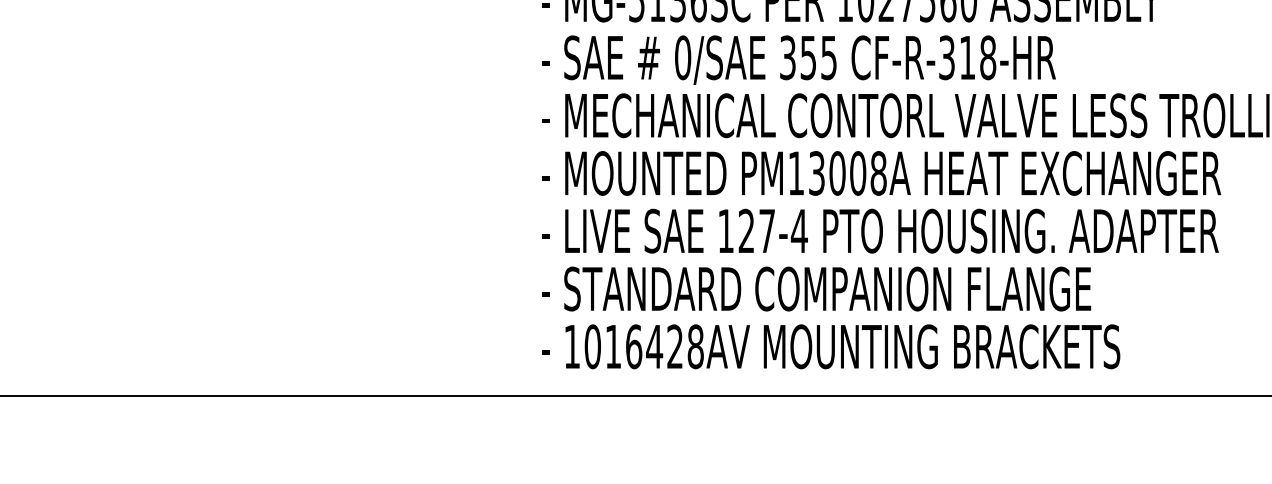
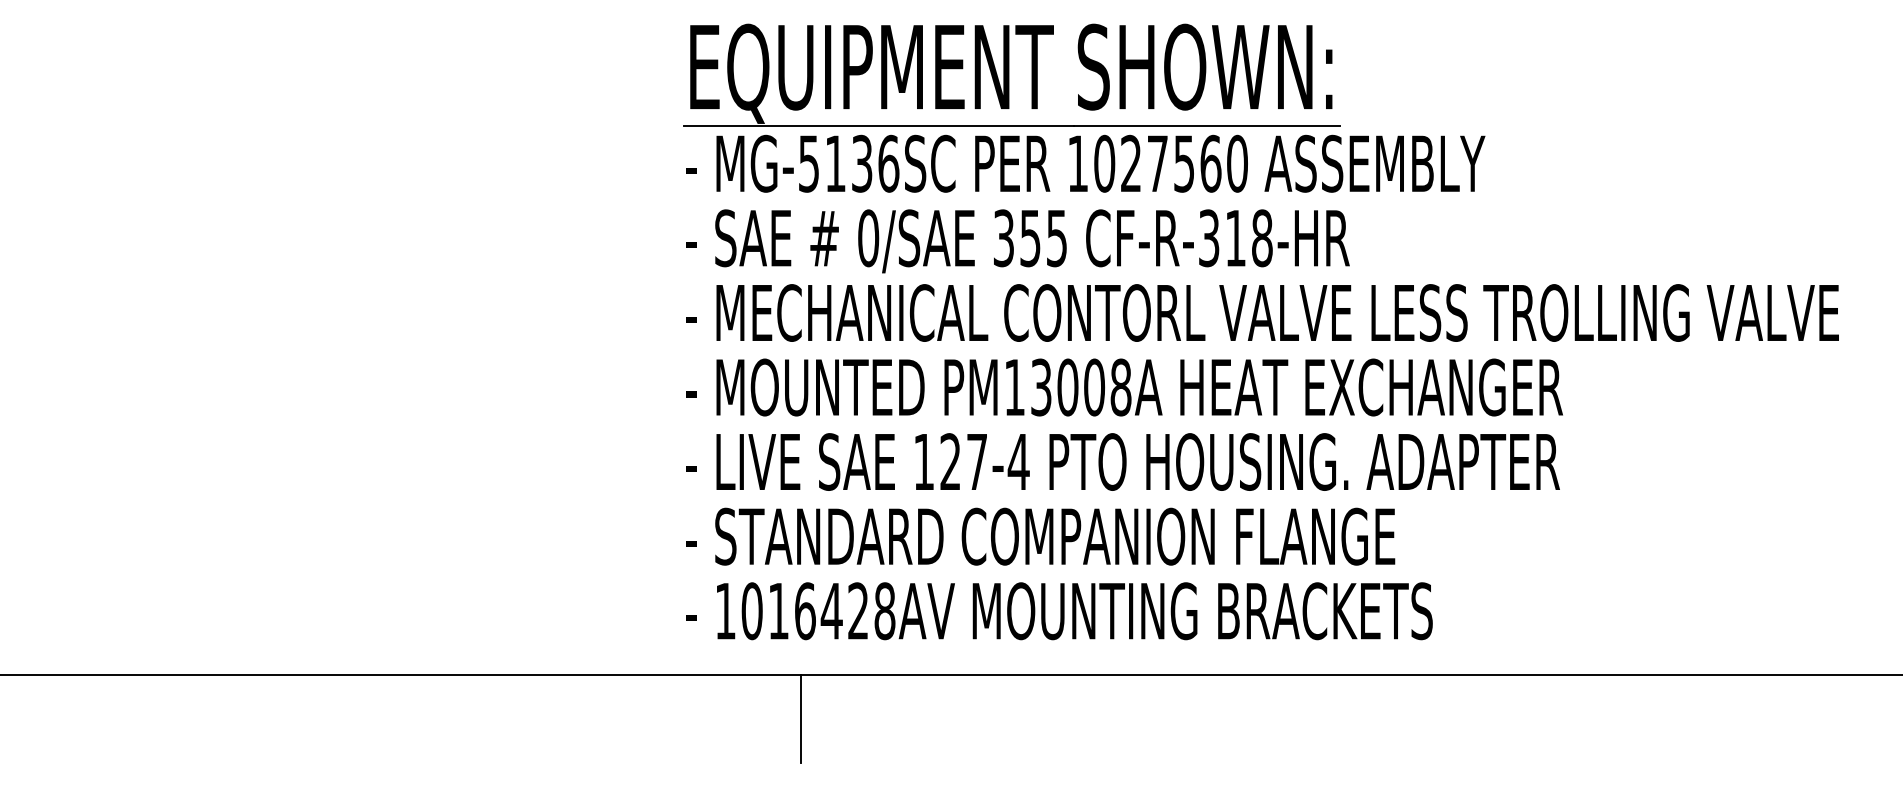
line: (631, 430) -> (801, 719), added

